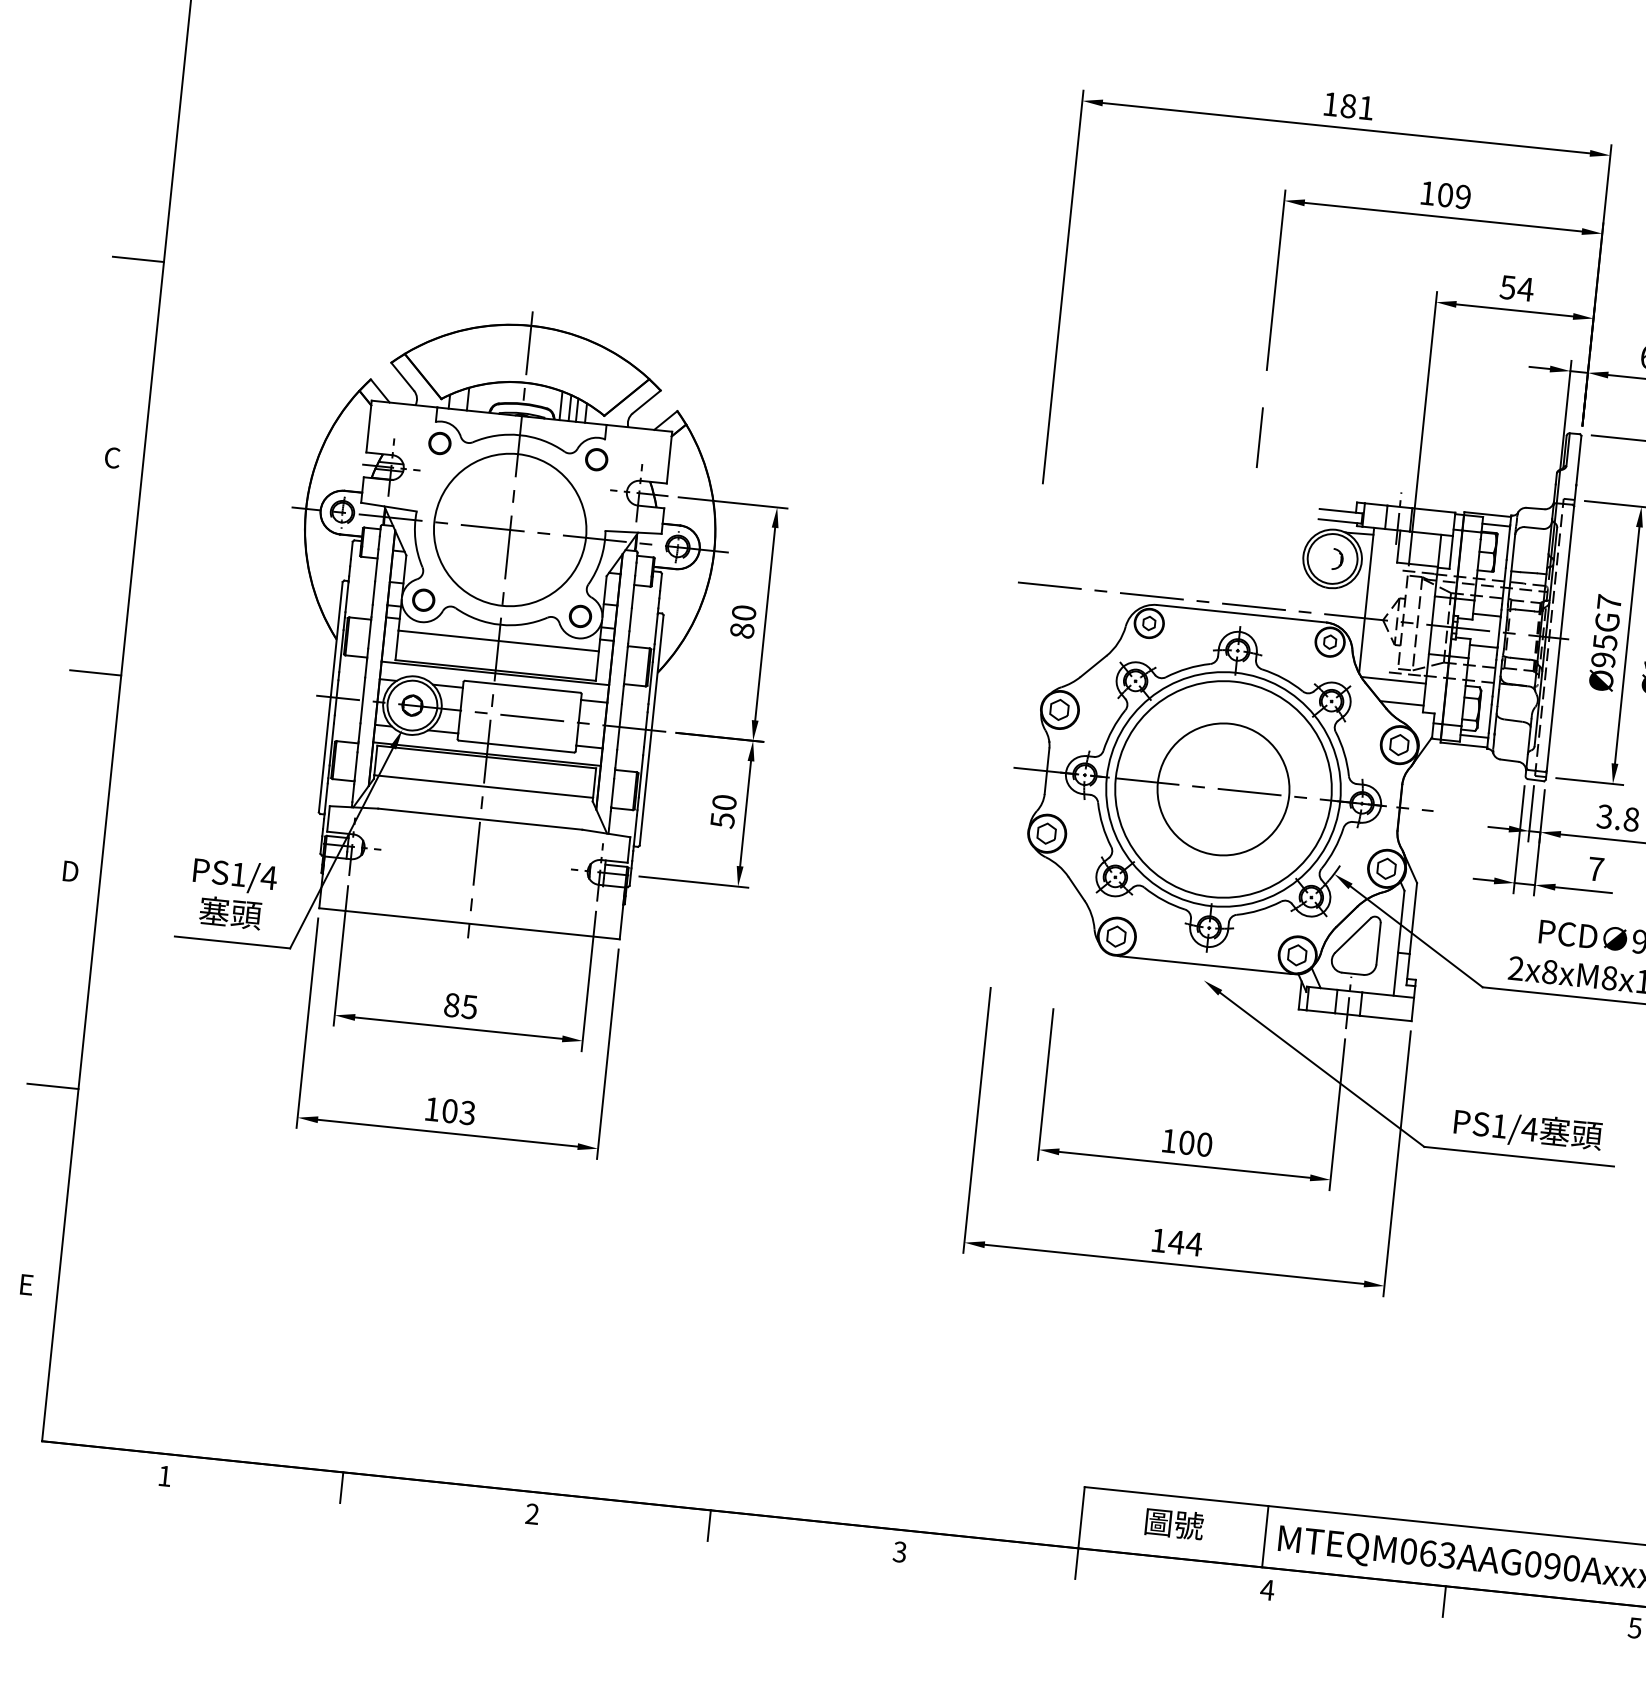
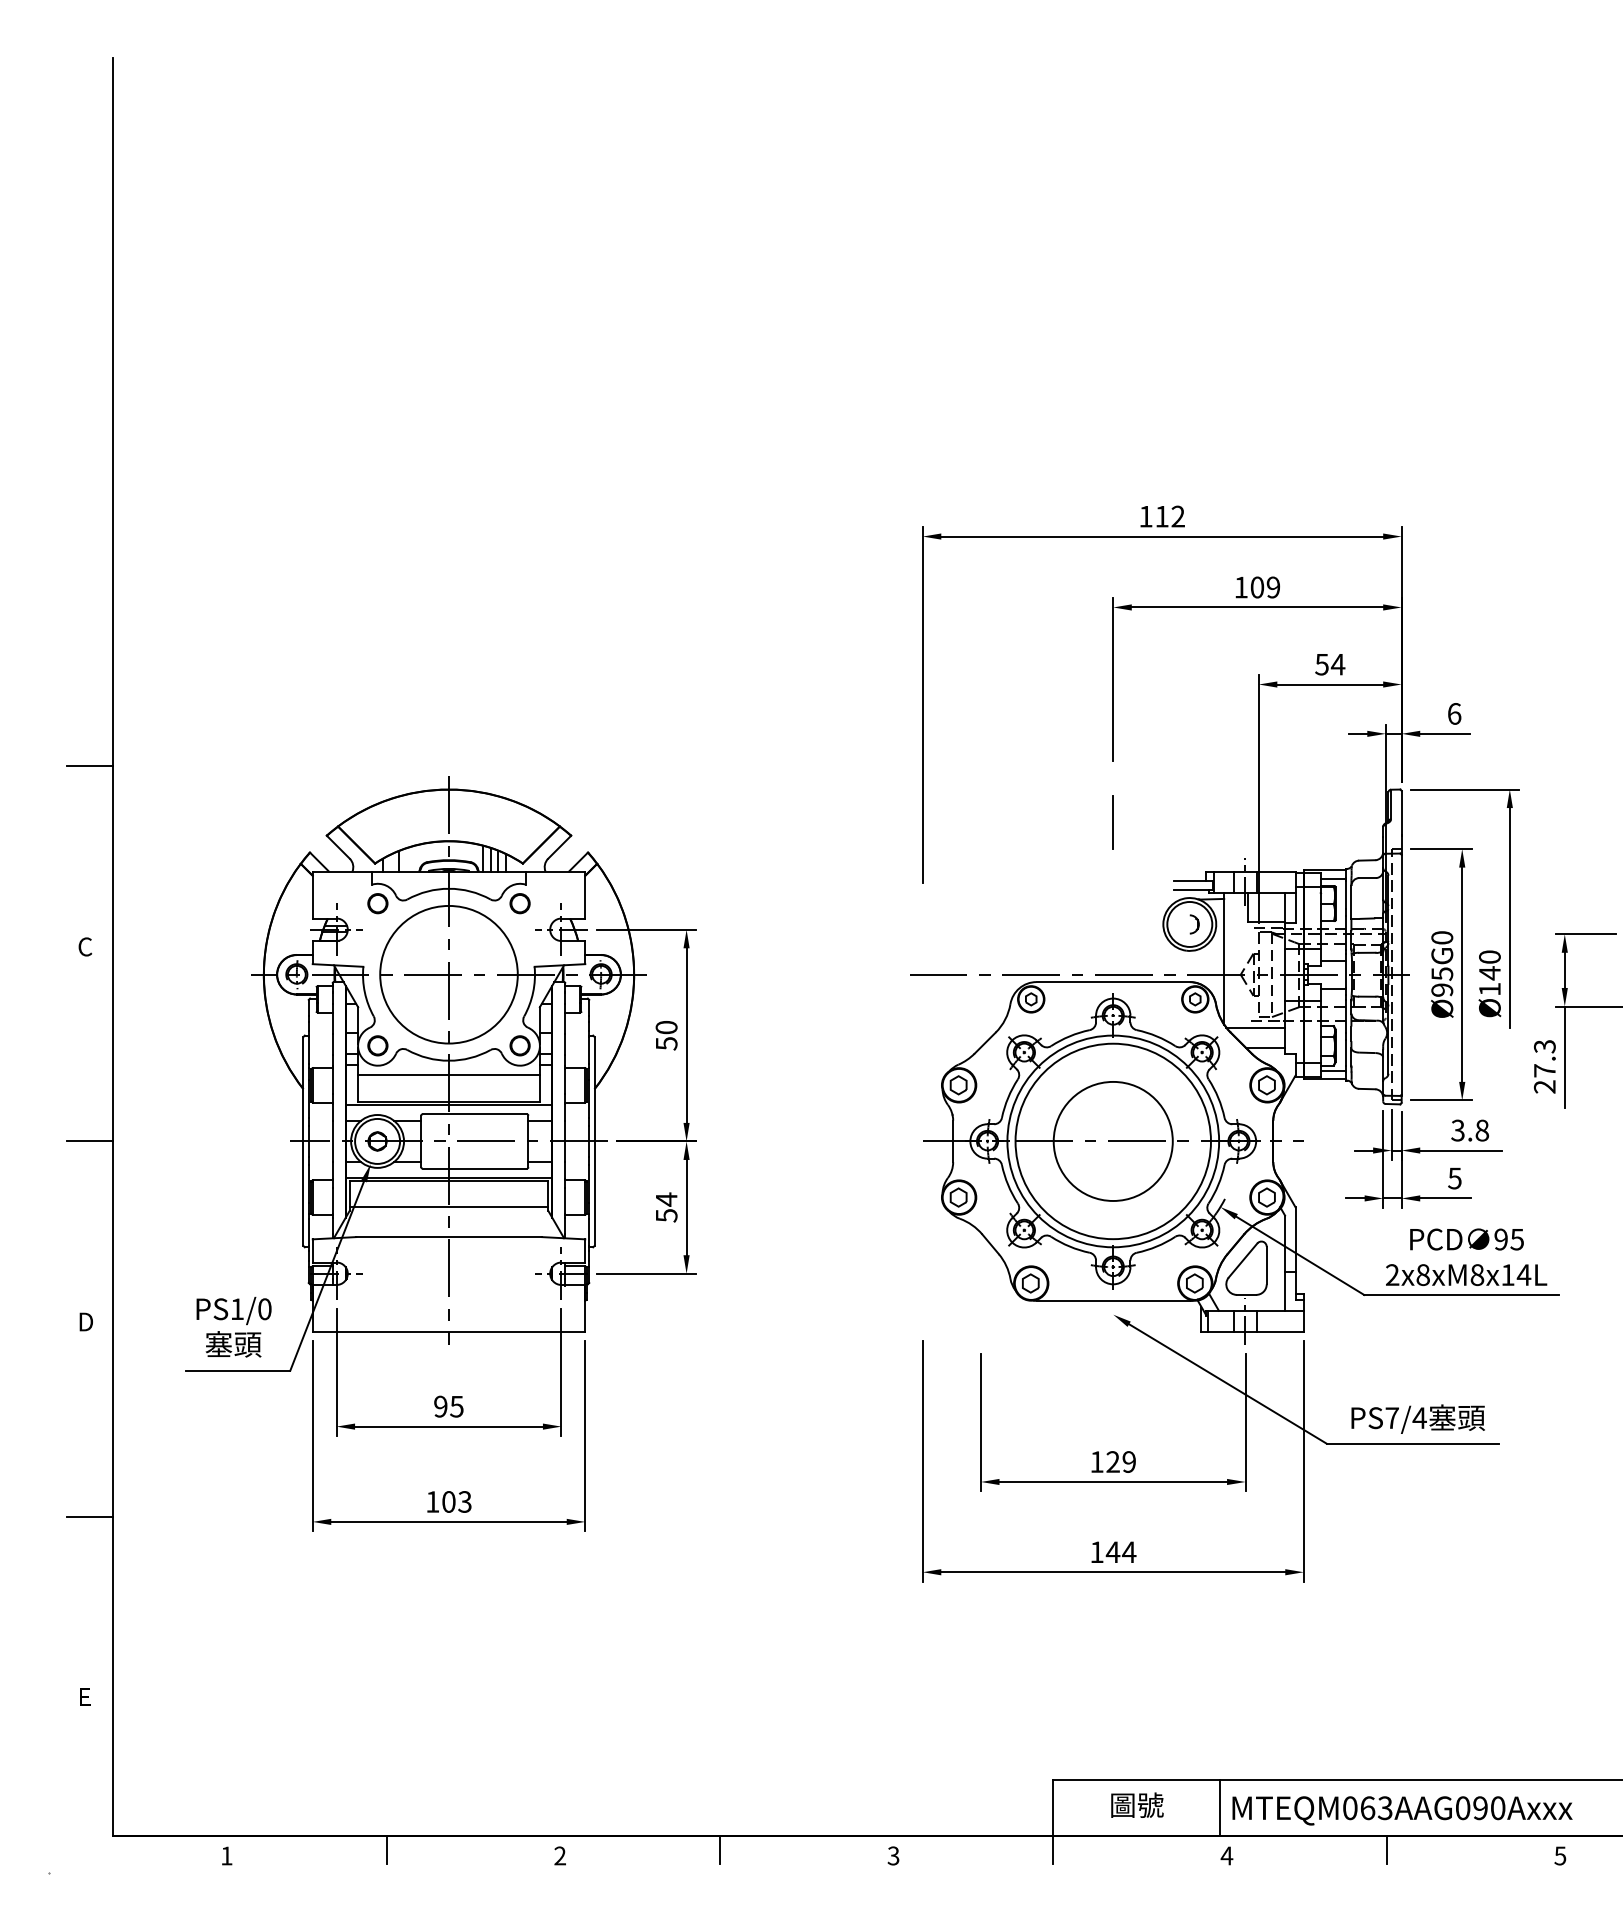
text: (1356, 106) -> (1169, 516), 181 -> 112
text: (1609, 602) -> (1442, 937), Ø95G7 -> Ø95G0
text: (742, 630) -> (666, 1043), 80 -> 50
text: (724, 802) -> (666, 1199), 50 -> 54
text: (1595, 869) -> (1454, 1178), 7 -> 5
text: (268, 878) -> (264, 1309), PS1/4 -> PS1/0
text: (451, 1004) -> (440, 1406), 85 -> 95
text: (1498, 1125) -> (1391, 1417), PS1/4 -> PS7/4
text: (1195, 1143) -> (1120, 1461), 100 -> 129

